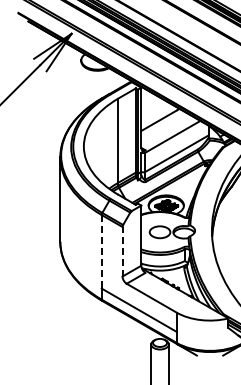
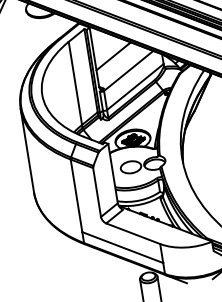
line: (101, 251) -> (76, 195), dashed -> solid
line: (122, 251) -> (96, 192), dashed -> solid

